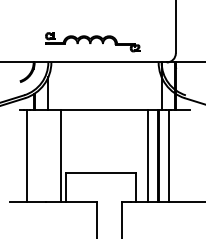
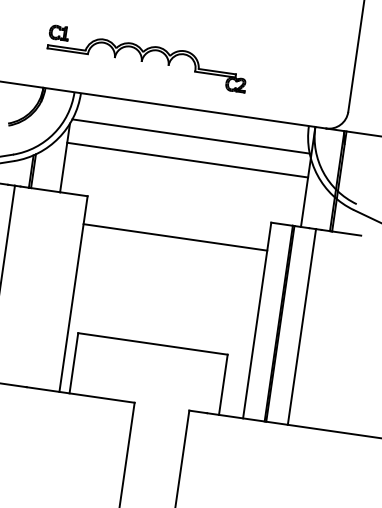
part: (92, 42) -> (146, 59), moved
line: (104, 75) -> (189, 137), added
line: (104, 86) -> (186, 160), added
line: (104, 109) -> (175, 236), moved

